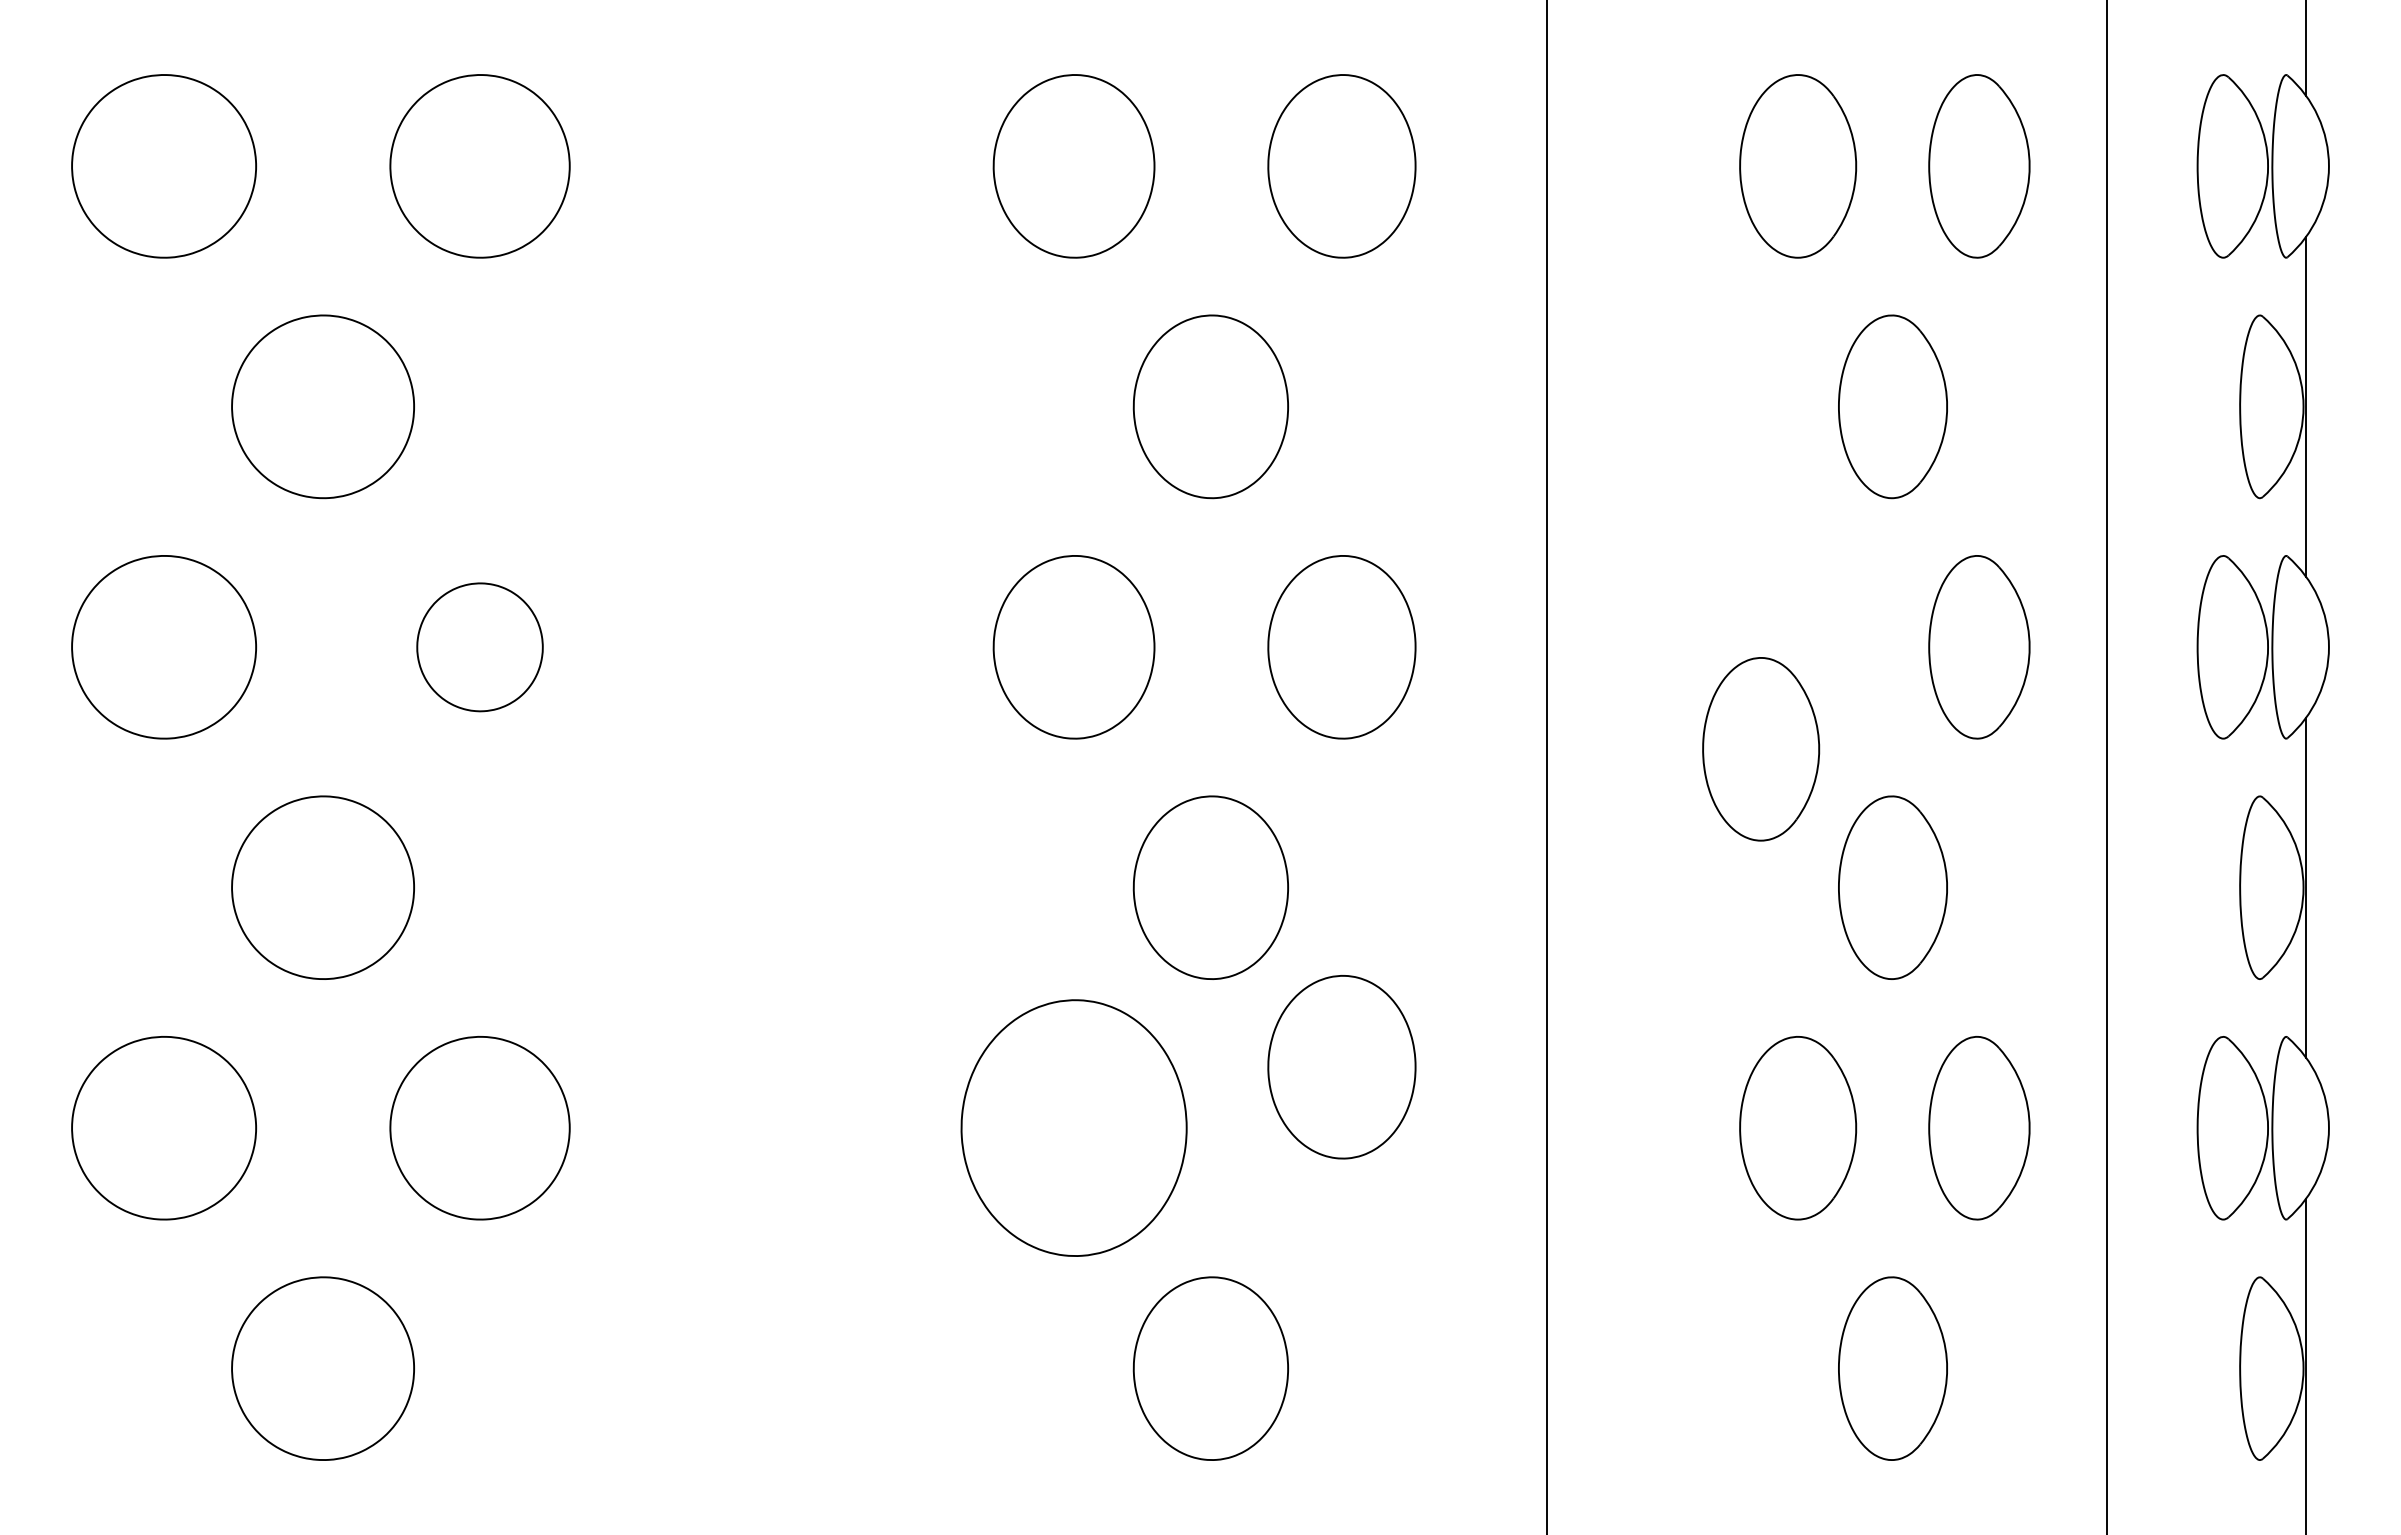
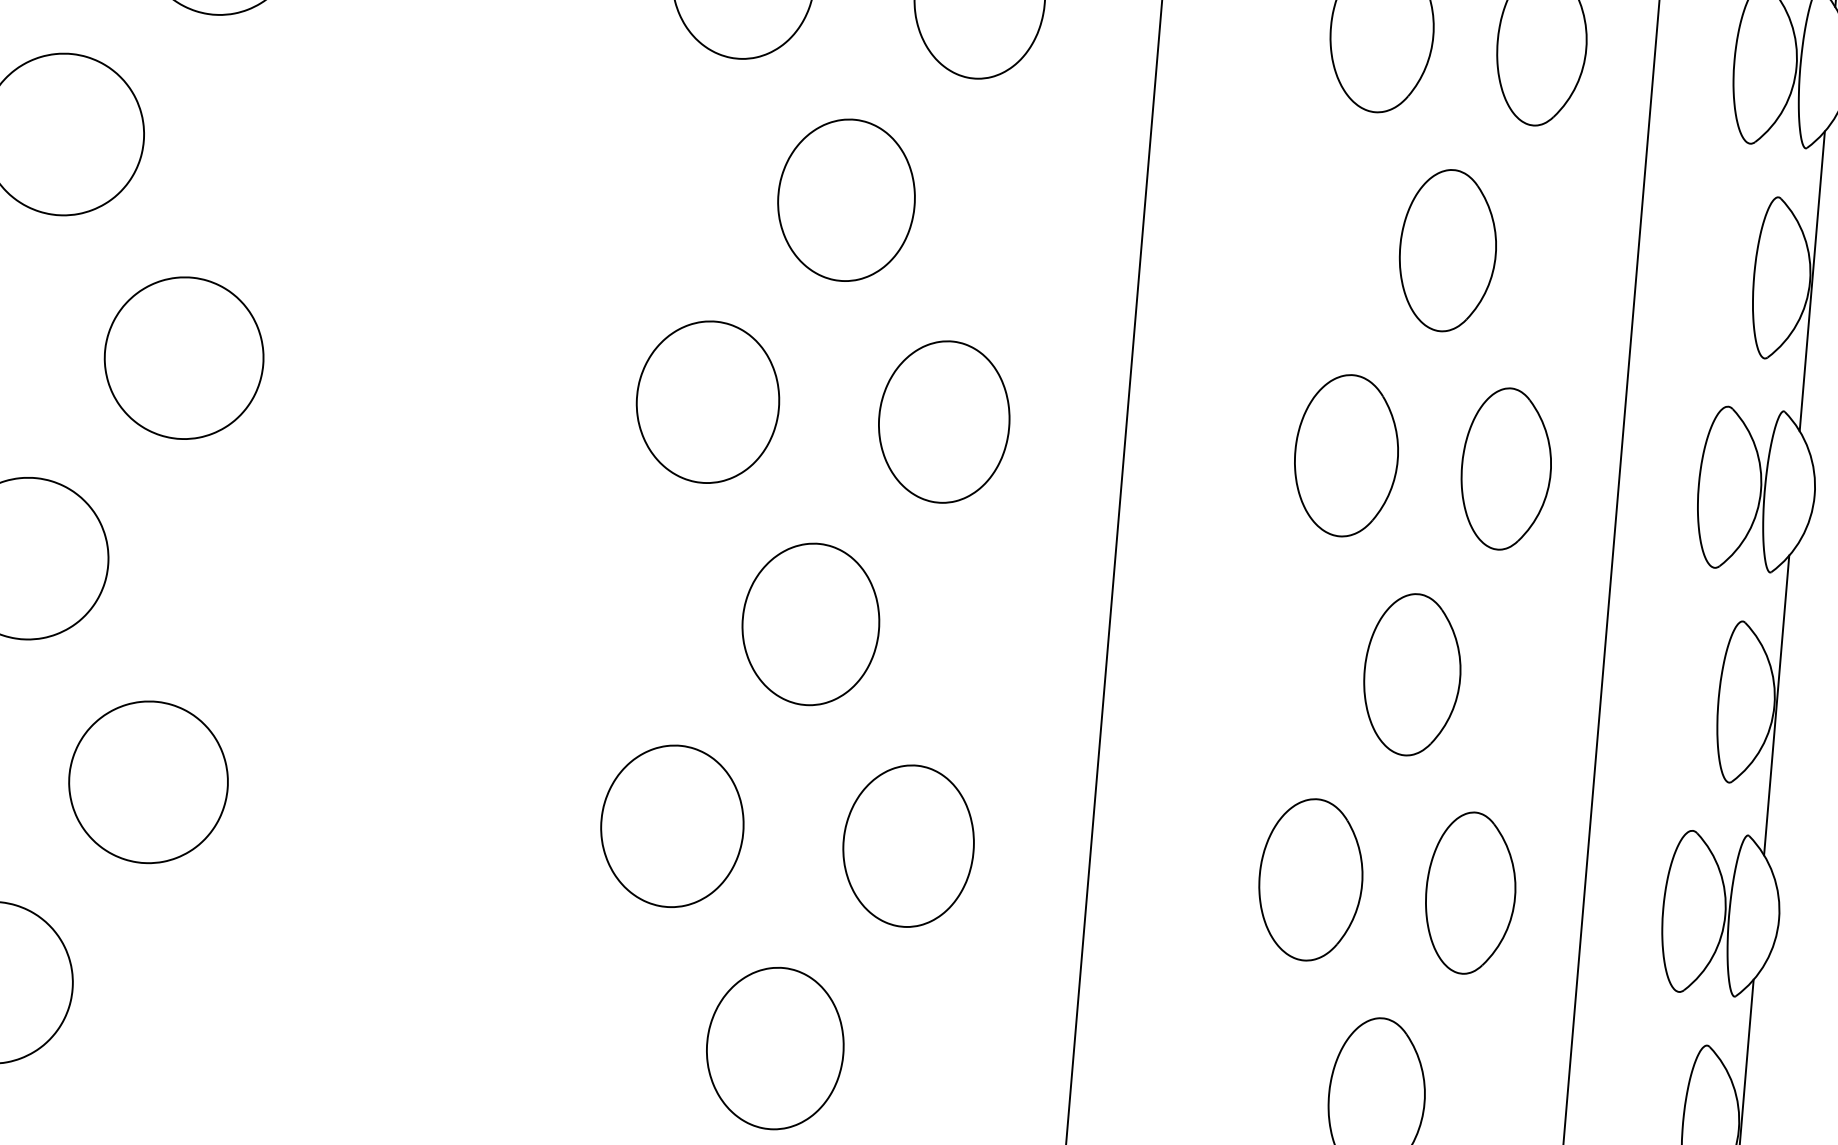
part: (479, 647) -> (183, 358), size x1.43
part: (1761, 749) -> (1346, 455), moved
part: (1341, 1067) -> (908, 846), moved
part: (1073, 1128) -> (671, 826), size x0.71

